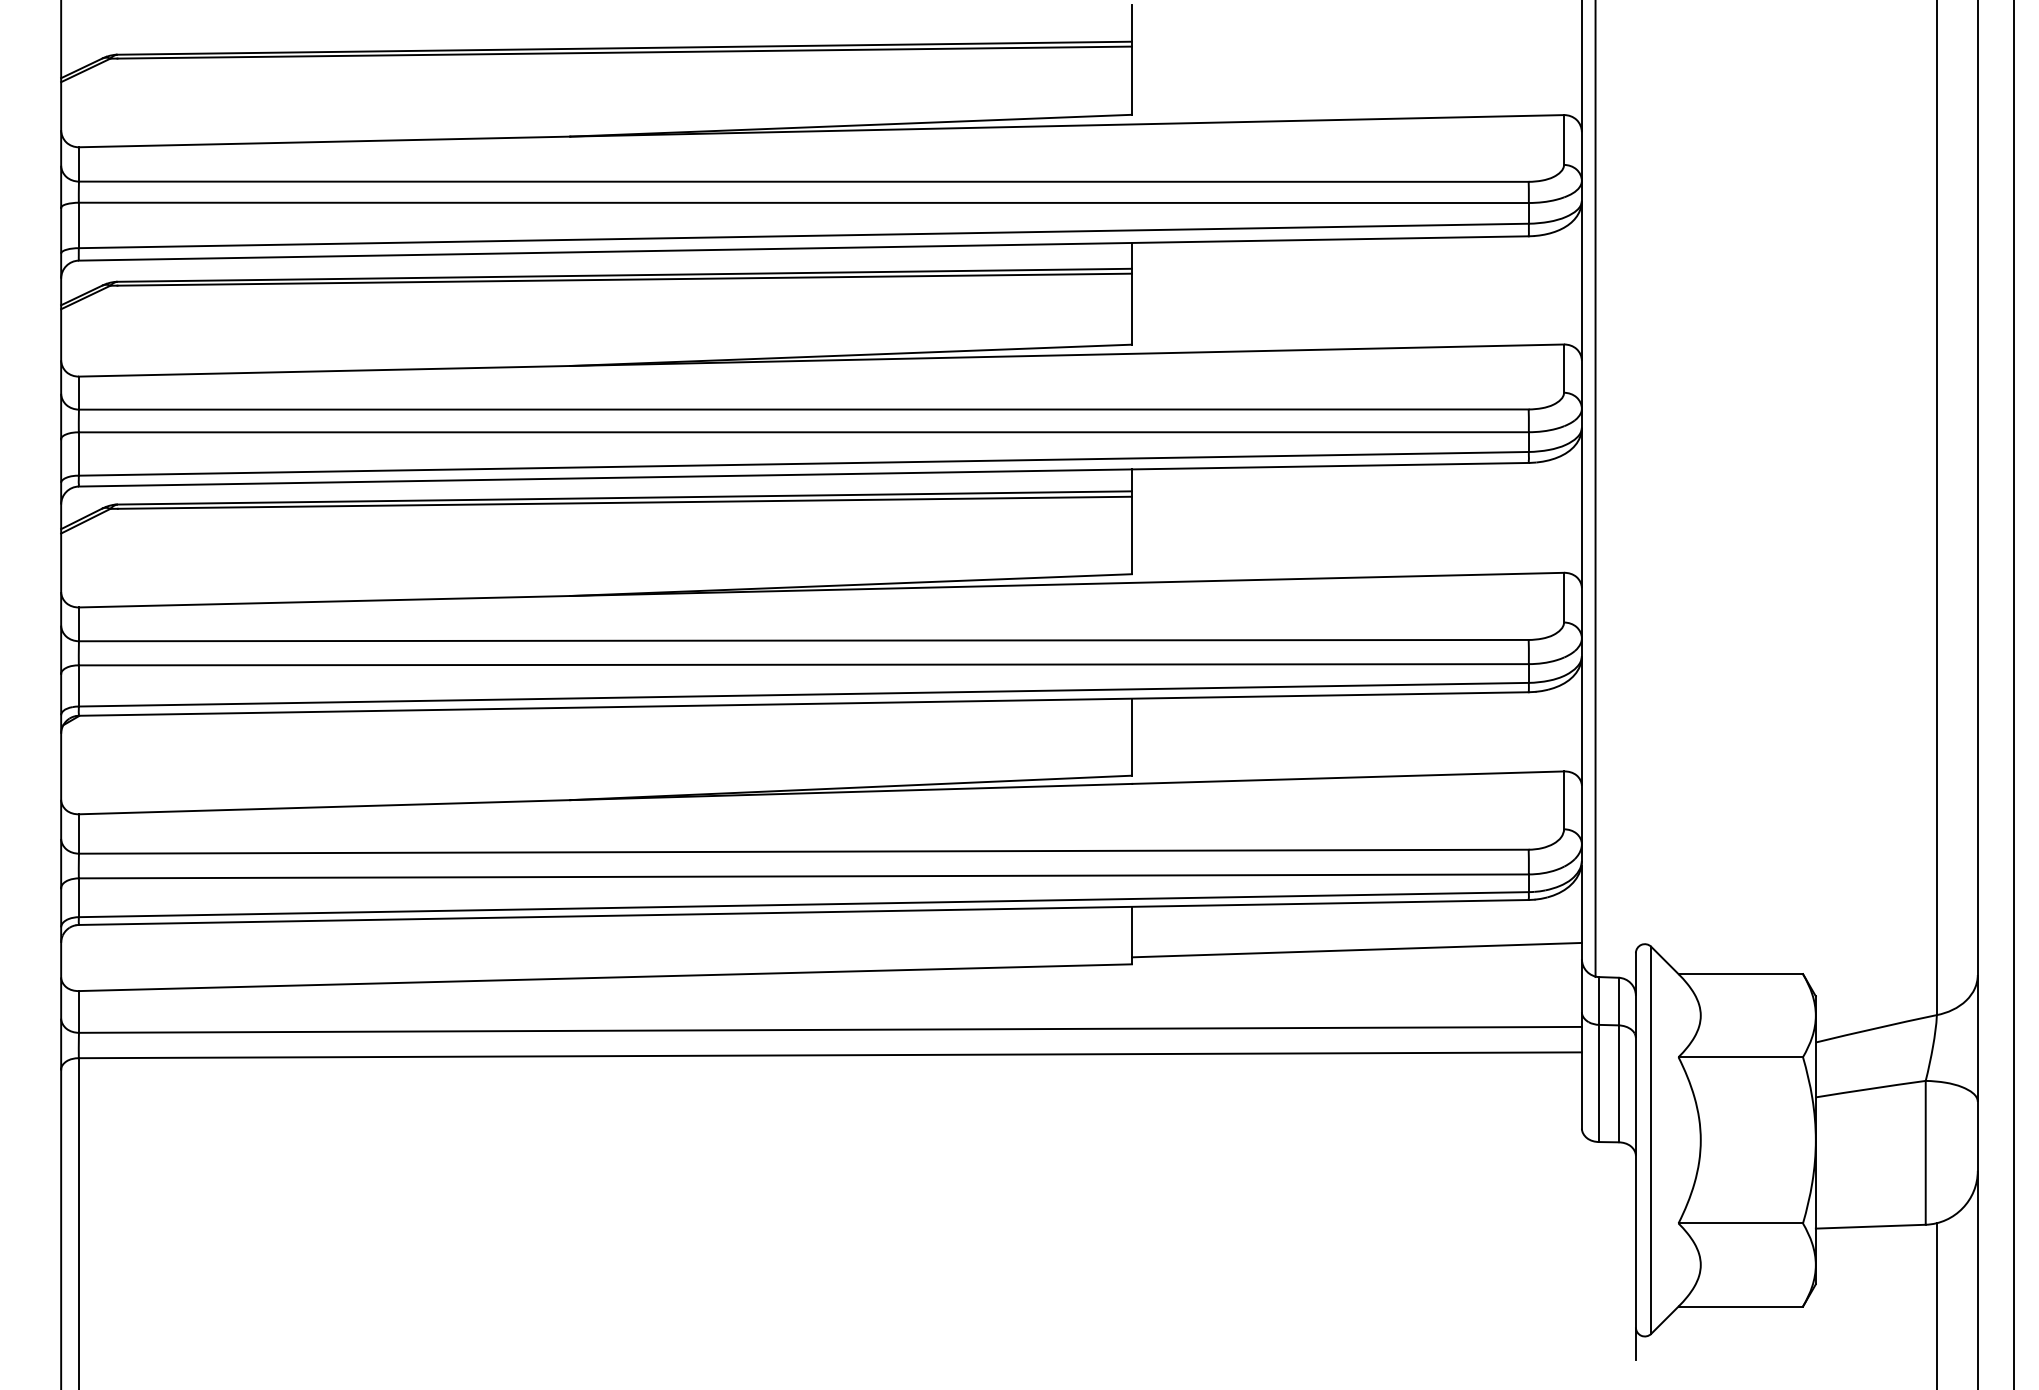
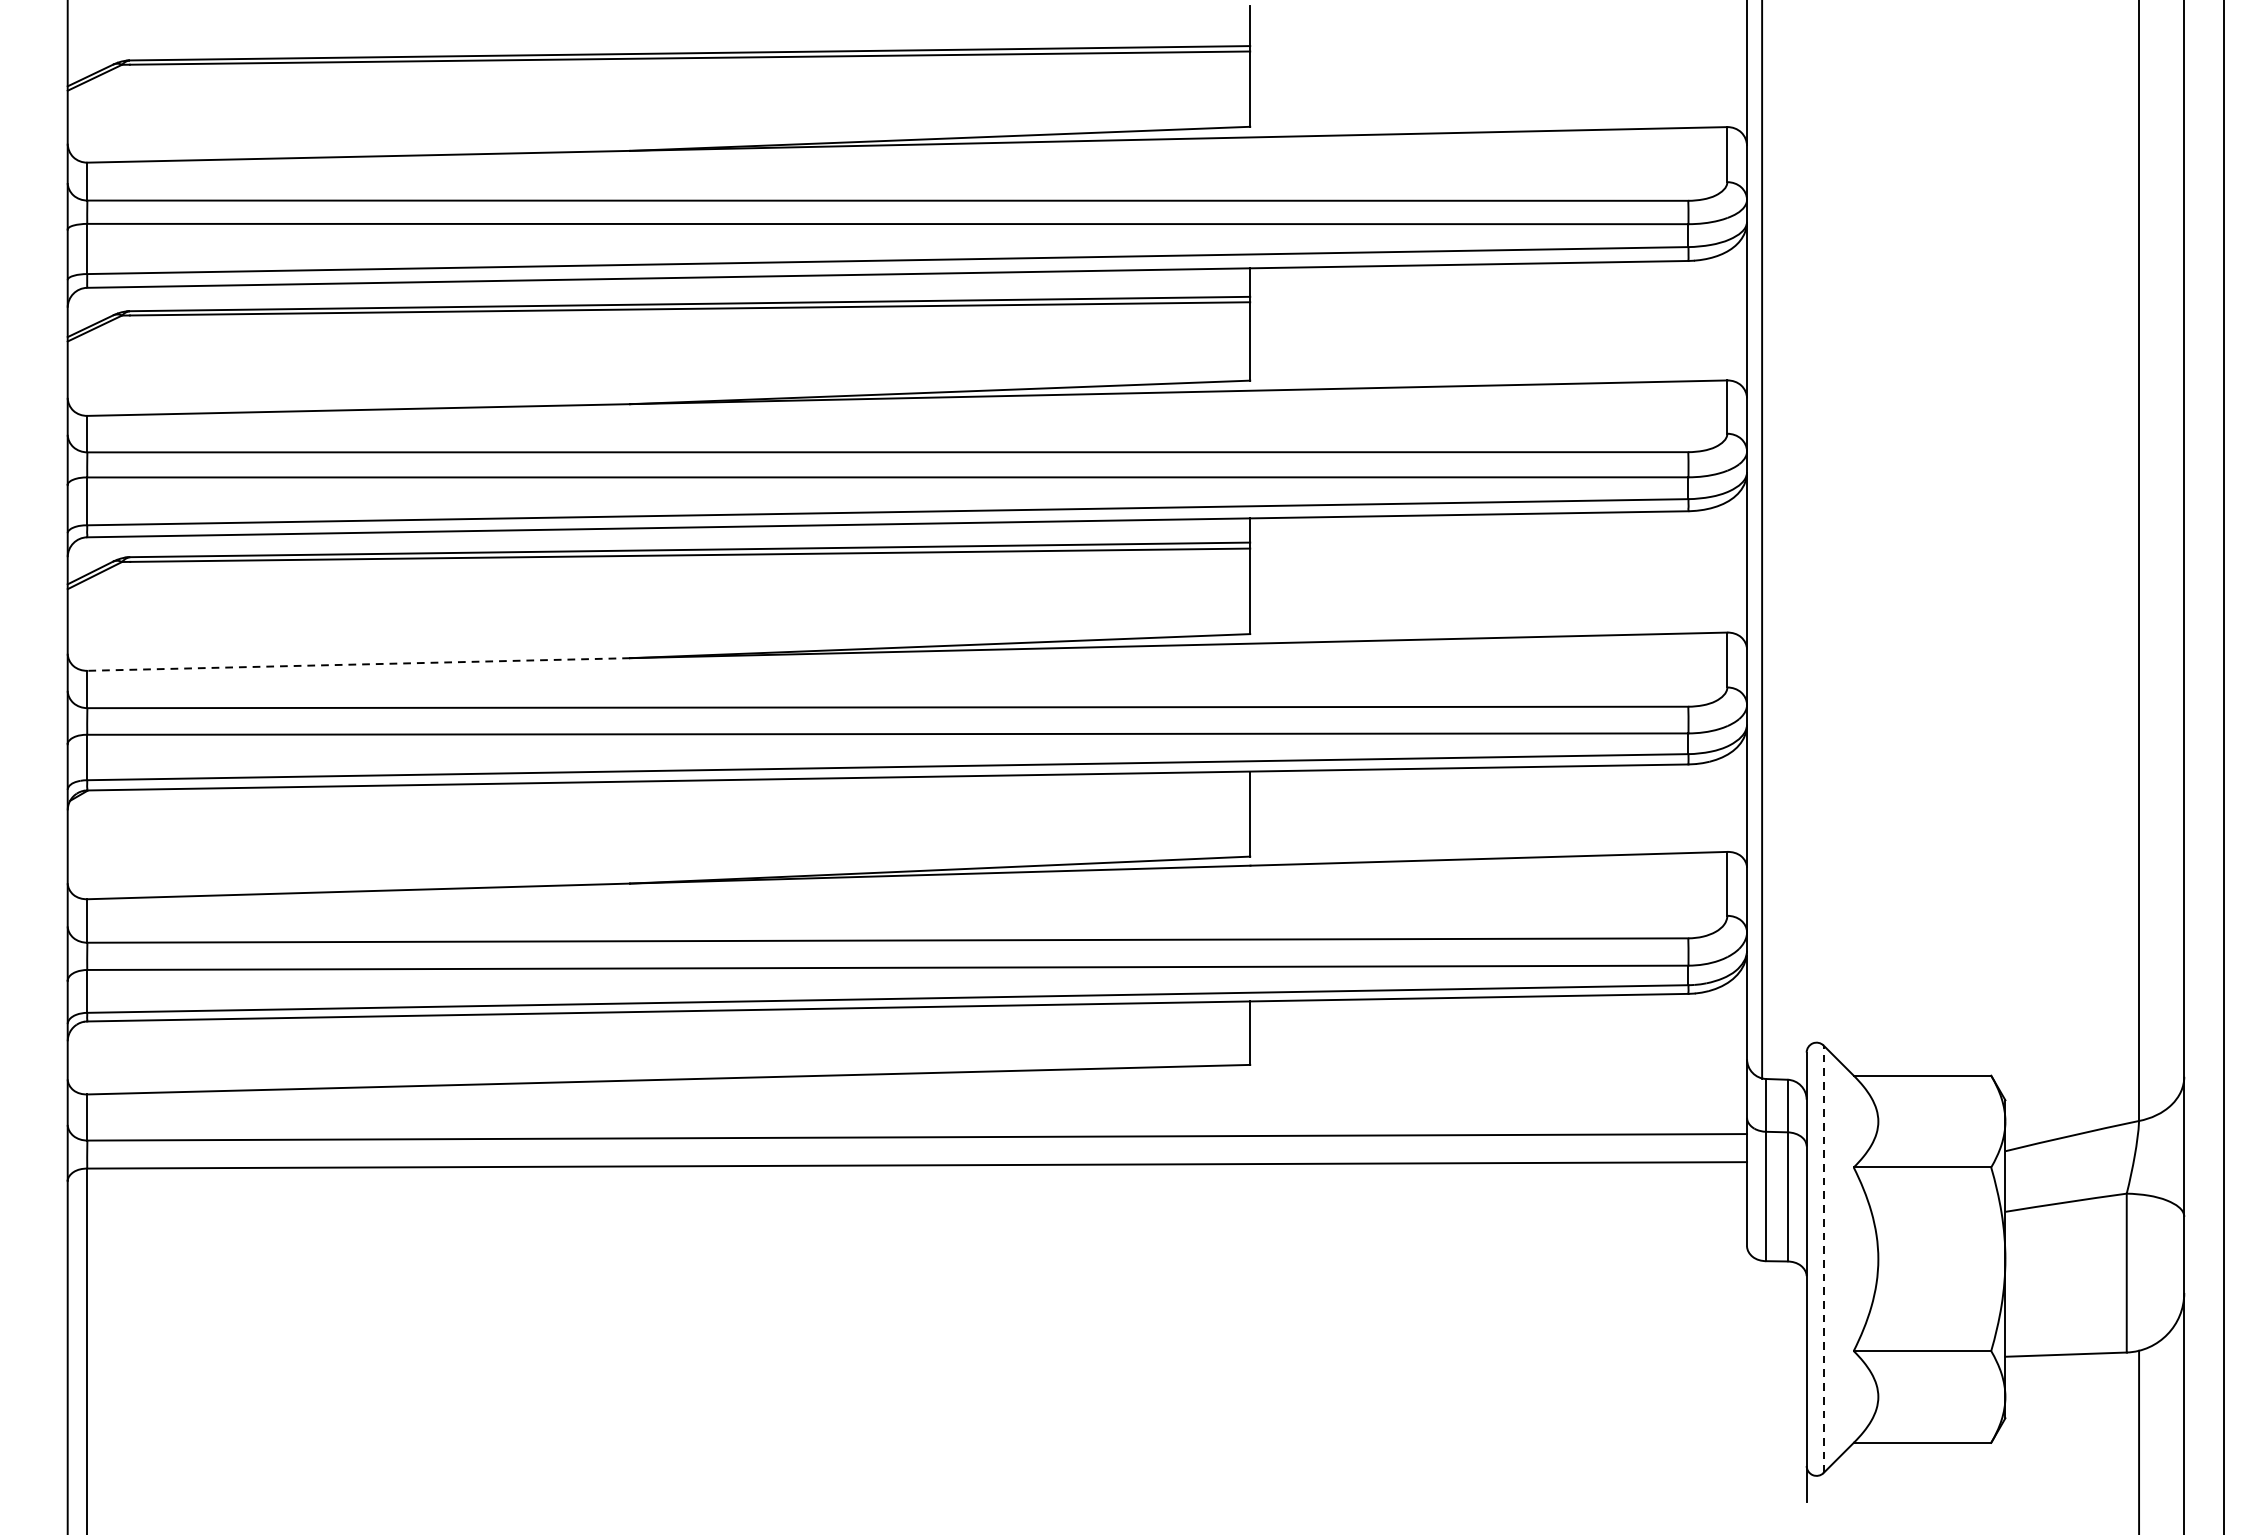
line: (324, 601) -> (358, 664), solid -> dashed
line: (1356, 949) -> (1498, 1048), removed
line: (1651, 1140) -> (1823, 1259), solid -> dashed

